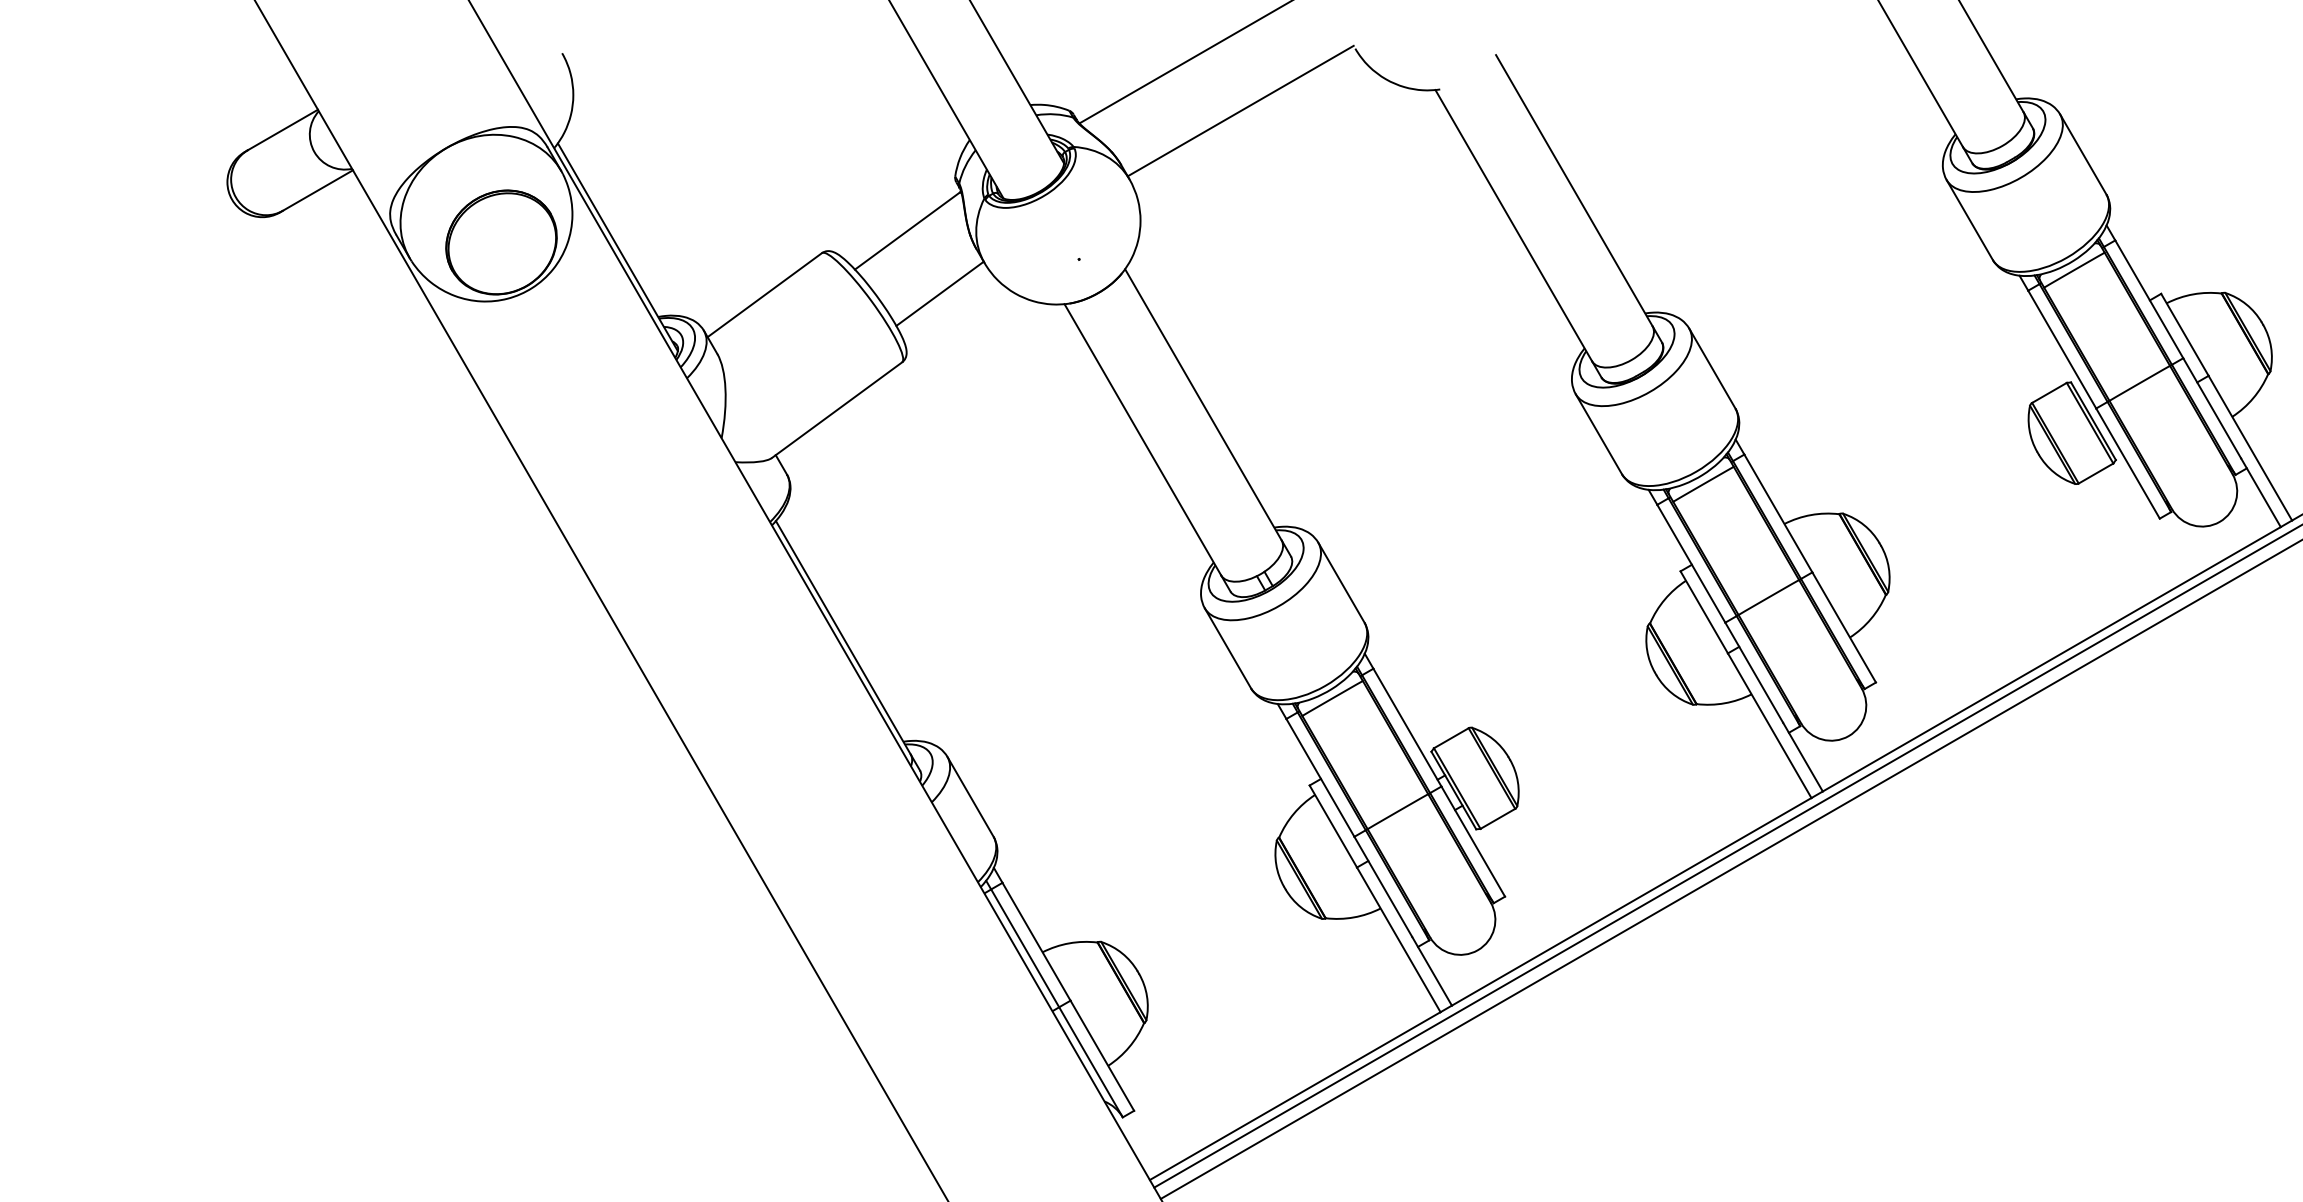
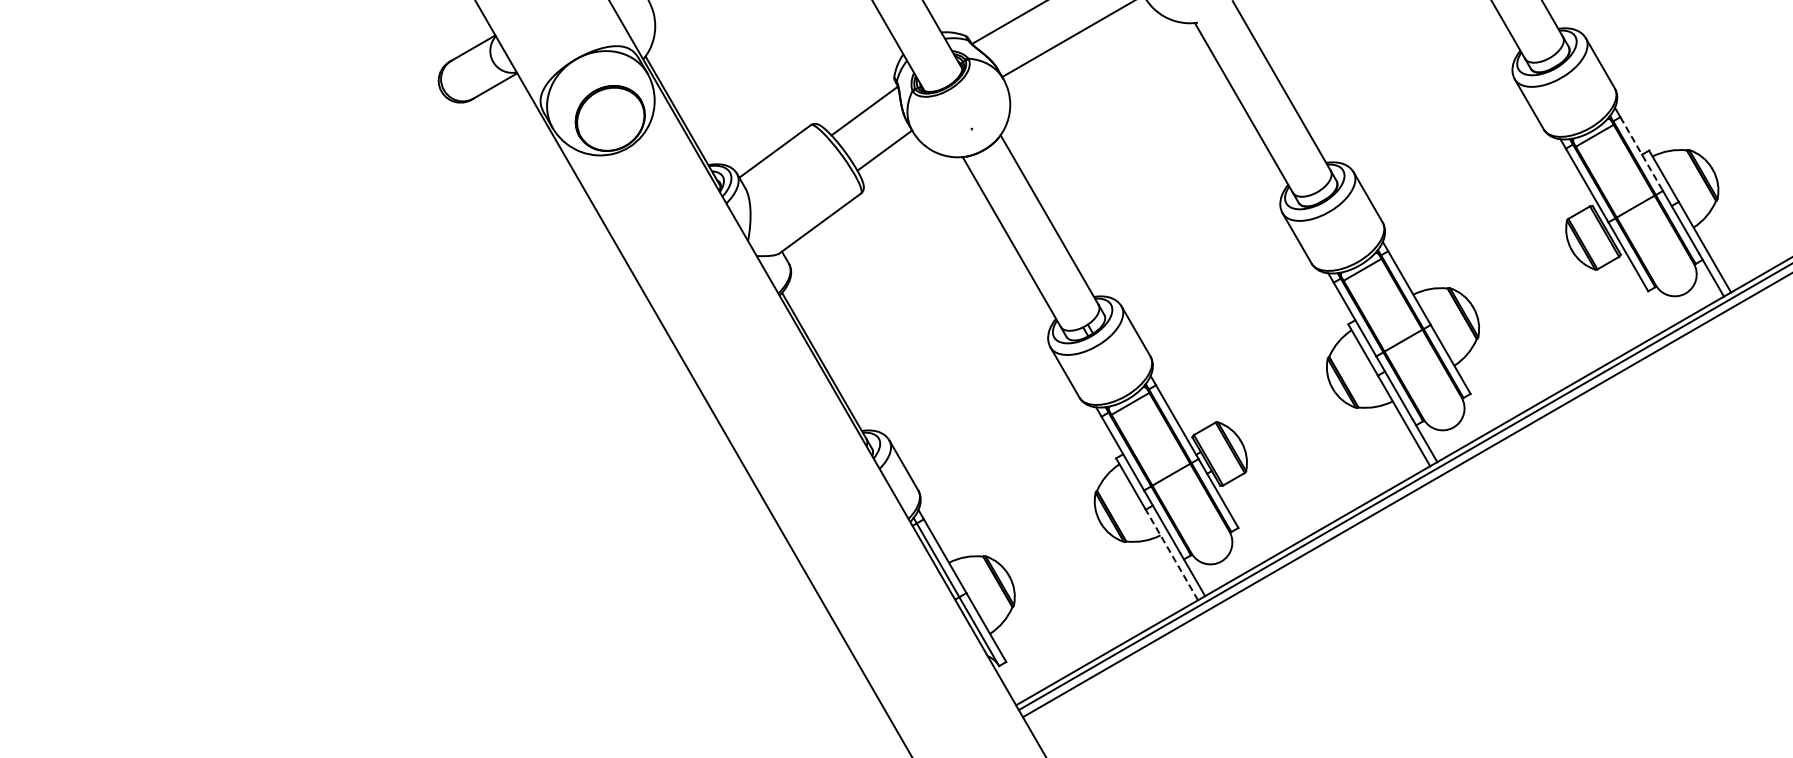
line: (2148, 300) -> (1641, 154), solid -> dashed
line: (1398, 939) -> (1171, 554), solid -> dashed

